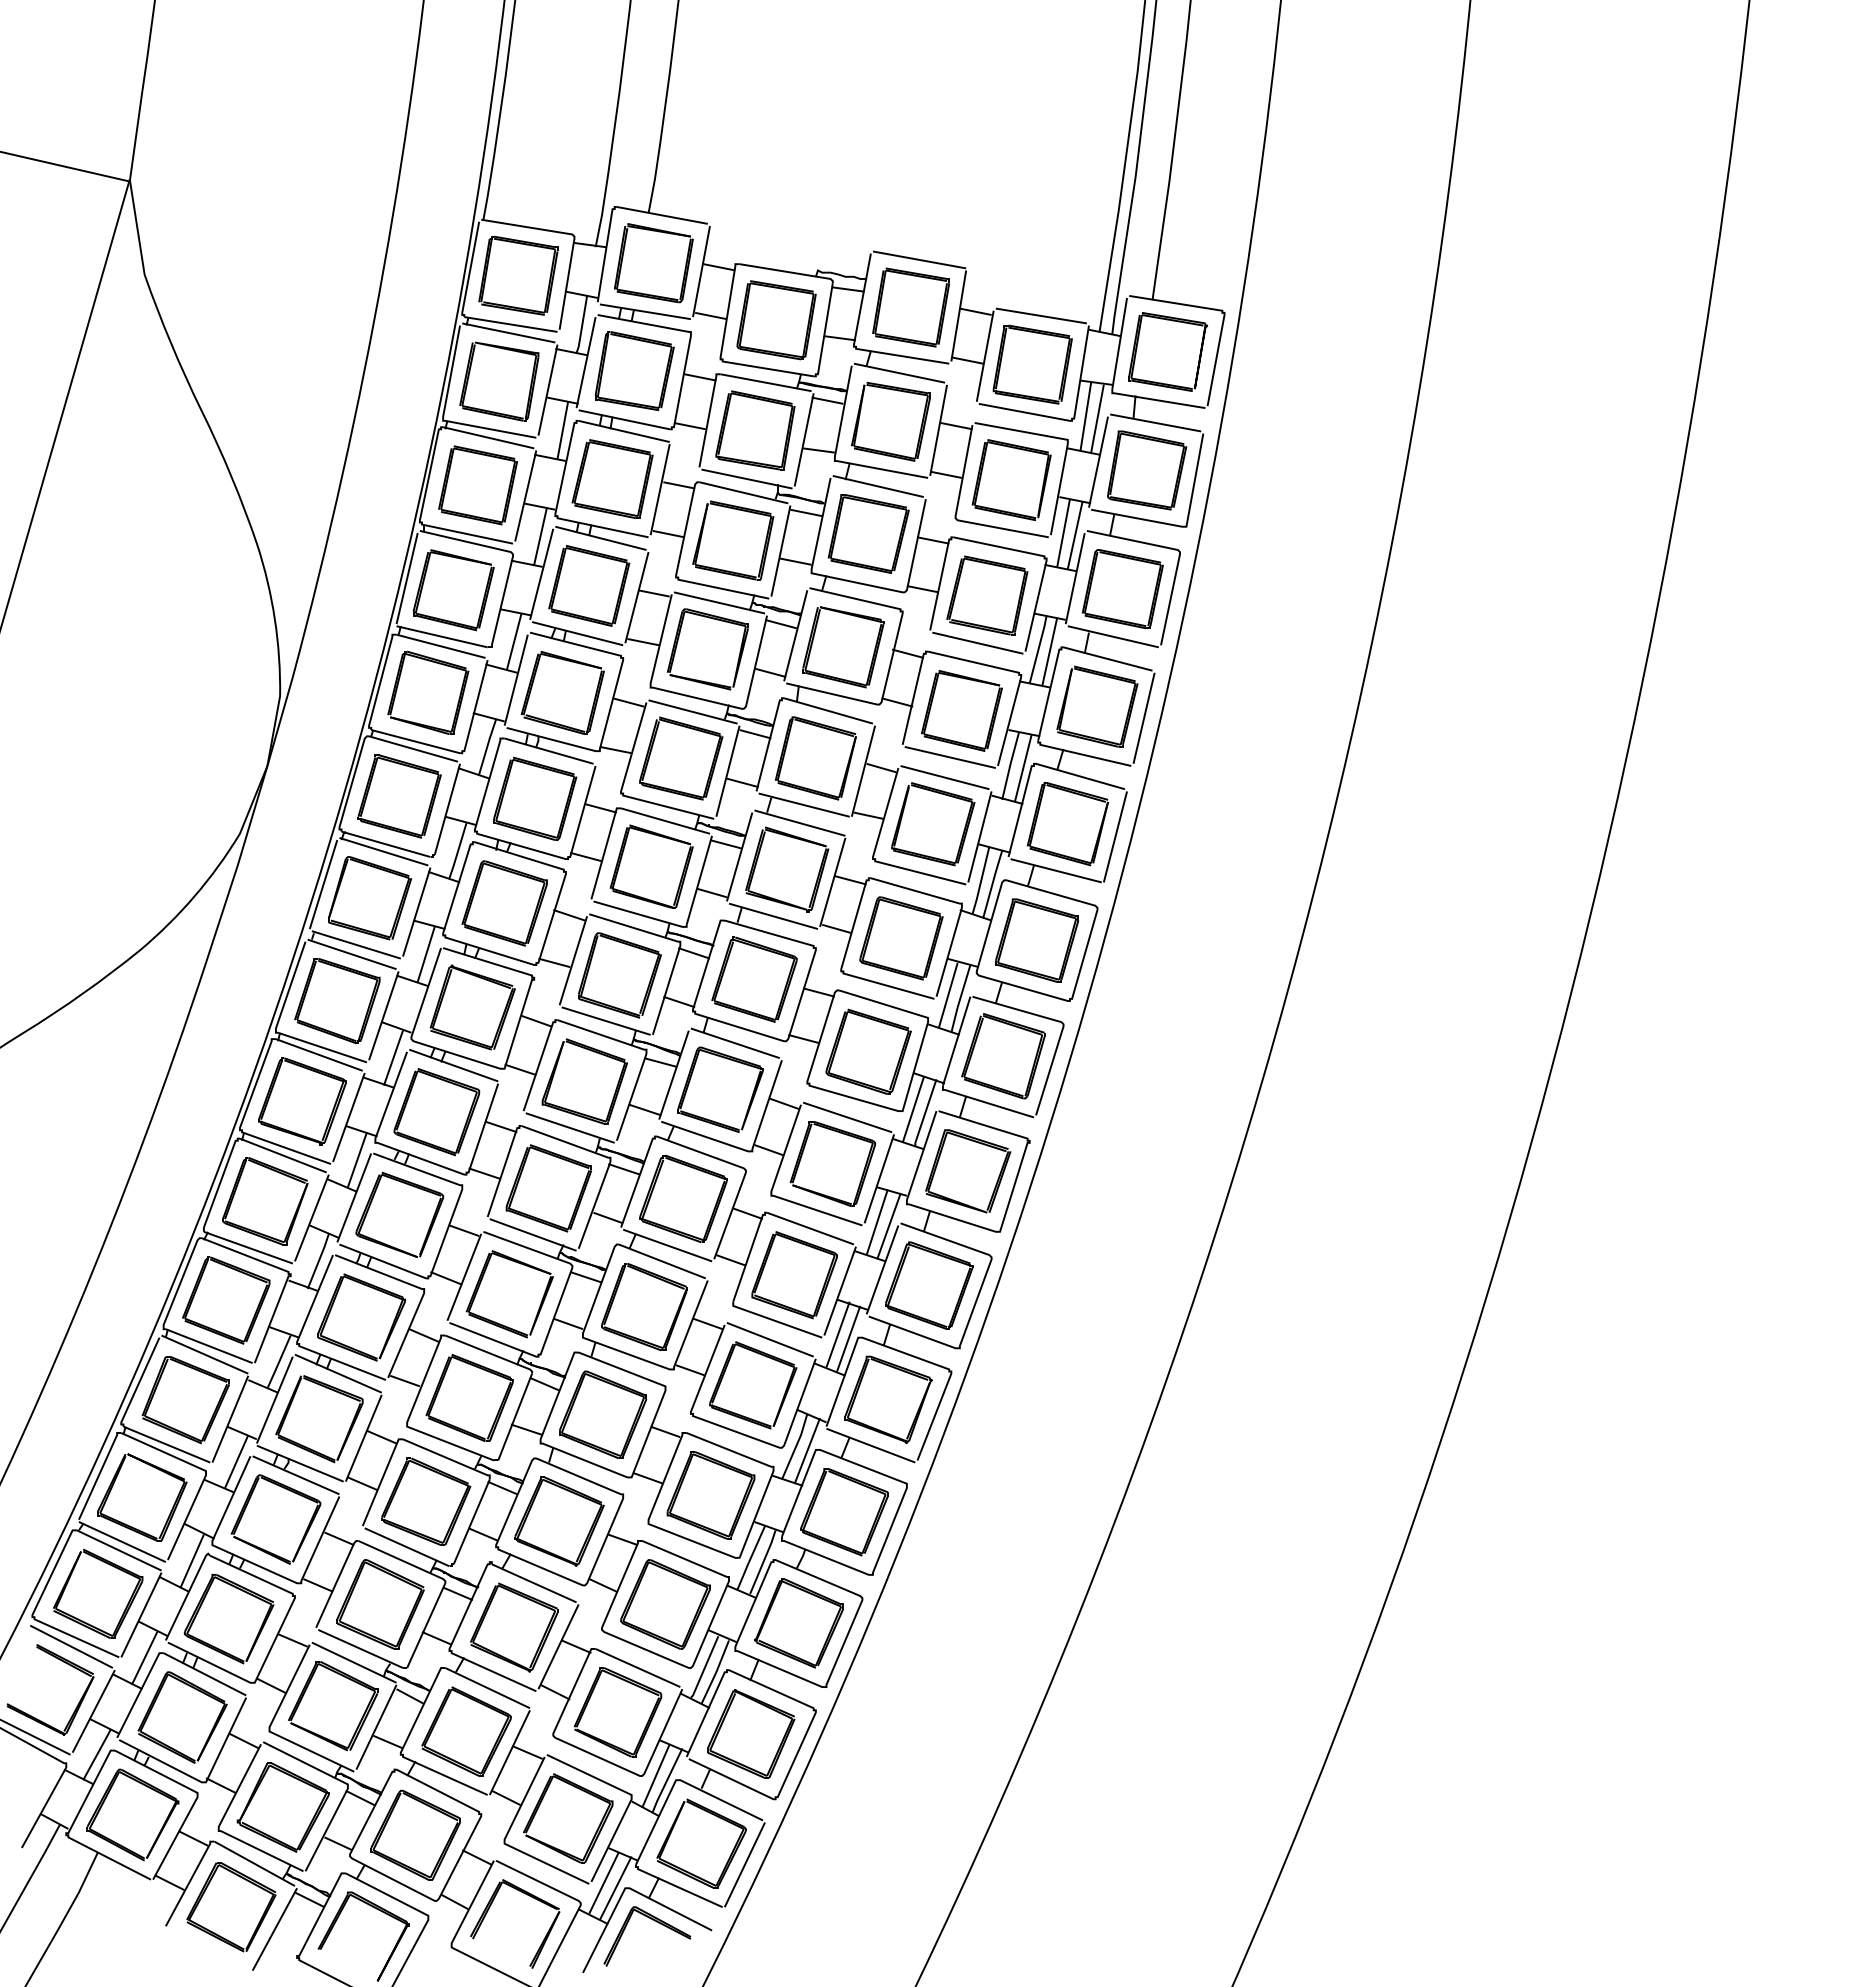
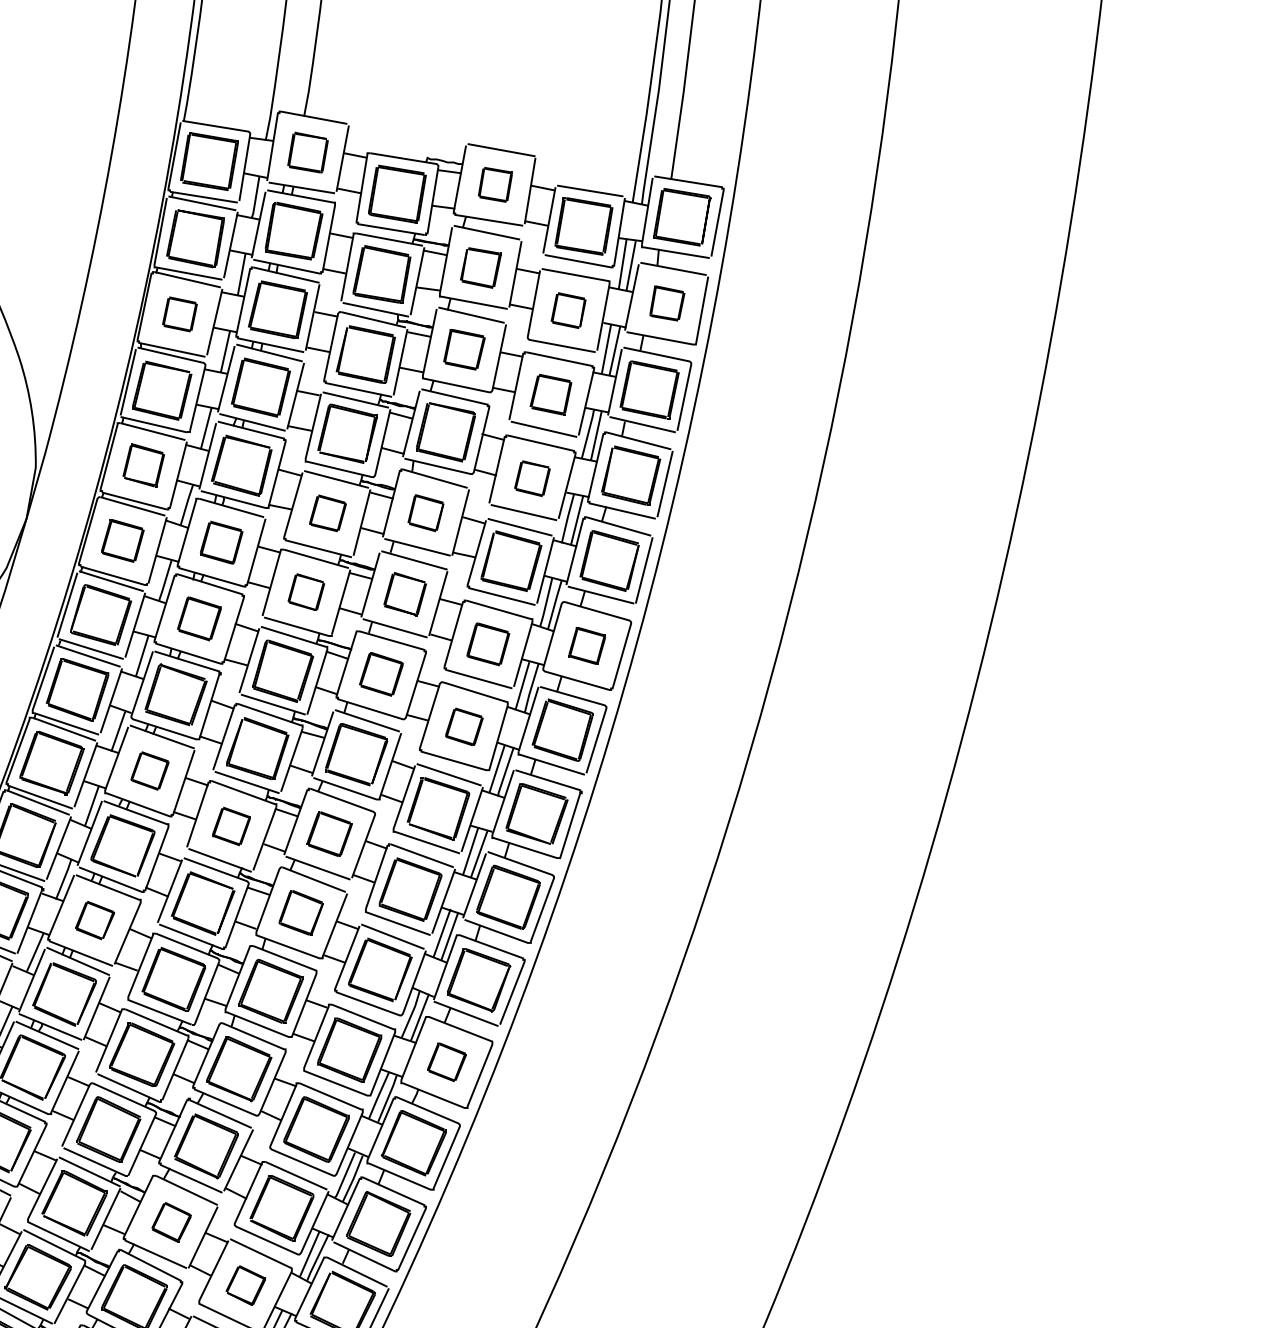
part: (653, 263) -> (307, 152), size x0.7
part: (910, 307) -> (494, 184), size x0.6
part: (890, 421) -> (480, 267), size x0.7
part: (1147, 470) -> (667, 303), size x0.6
part: (1011, 480) -> (568, 310), size x0.6
part: (477, 485) -> (179, 314), size x0.6
part: (868, 533) -> (464, 349), size x0.7
part: (987, 595) -> (551, 394), size x0.7
part: (428, 692) -> (143, 465), size x0.7
part: (961, 710) -> (532, 478), size x0.6
part: (681, 758) -> (328, 513), size x0.6
part: (815, 758) -> (425, 513), size x0.6
part: (399, 796) -> (122, 541), size x0.7
part: (535, 798) -> (221, 542), size x0.7
part: (651, 866) -> (306, 592), size x0.6
part: (787, 869) -> (405, 594), size x0.7
part: (504, 903) -> (199, 618), size x0.7
part: (901, 938) -> (488, 644), size x0.7
part: (1037, 940) -> (587, 645), size x0.6
part: (754, 979) -> (381, 674), size x0.7
part: (868, 1051) -> (464, 726), size x0.6
part: (436, 1112) -> (149, 771), size x0.6
part: (548, 1188) -> (231, 826), size x0.6
part: (683, 1198) -> (329, 833), size x0.7
part: (644, 1306) -> (301, 912), size x0.7
part: (361, 1317) -> (95, 920), size x0.6
part: (844, 1512) -> (446, 1062), size x0.6
part: (466, 1731) -> (171, 1222), size x0.6
part: (568, 1818) -> (245, 1285), size x0.6

